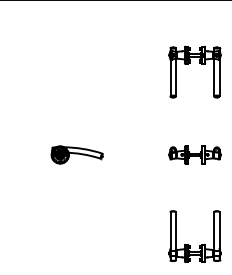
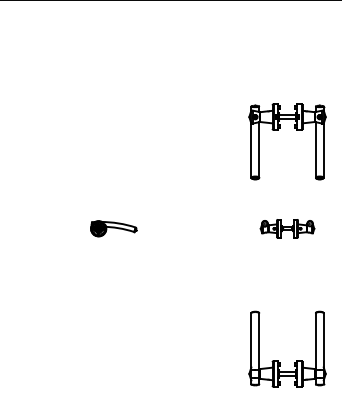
part: (190, 63) -> (280, 129), moved
part: (76, 154) -> (112, 228), size x0.6
part: (194, 154) -> (286, 228), size x0.7

